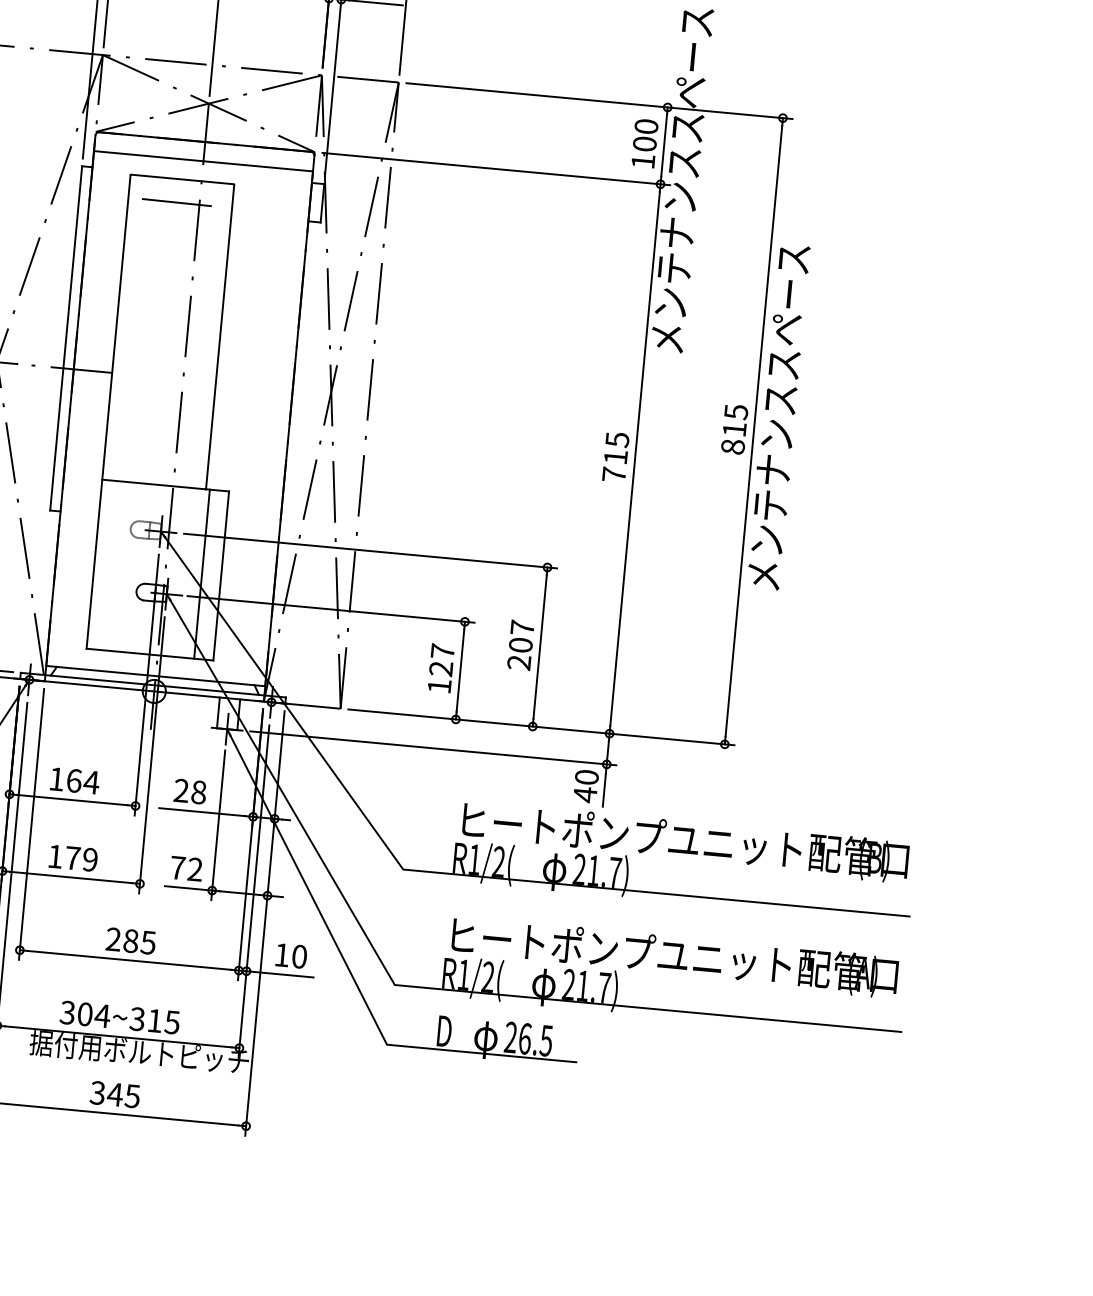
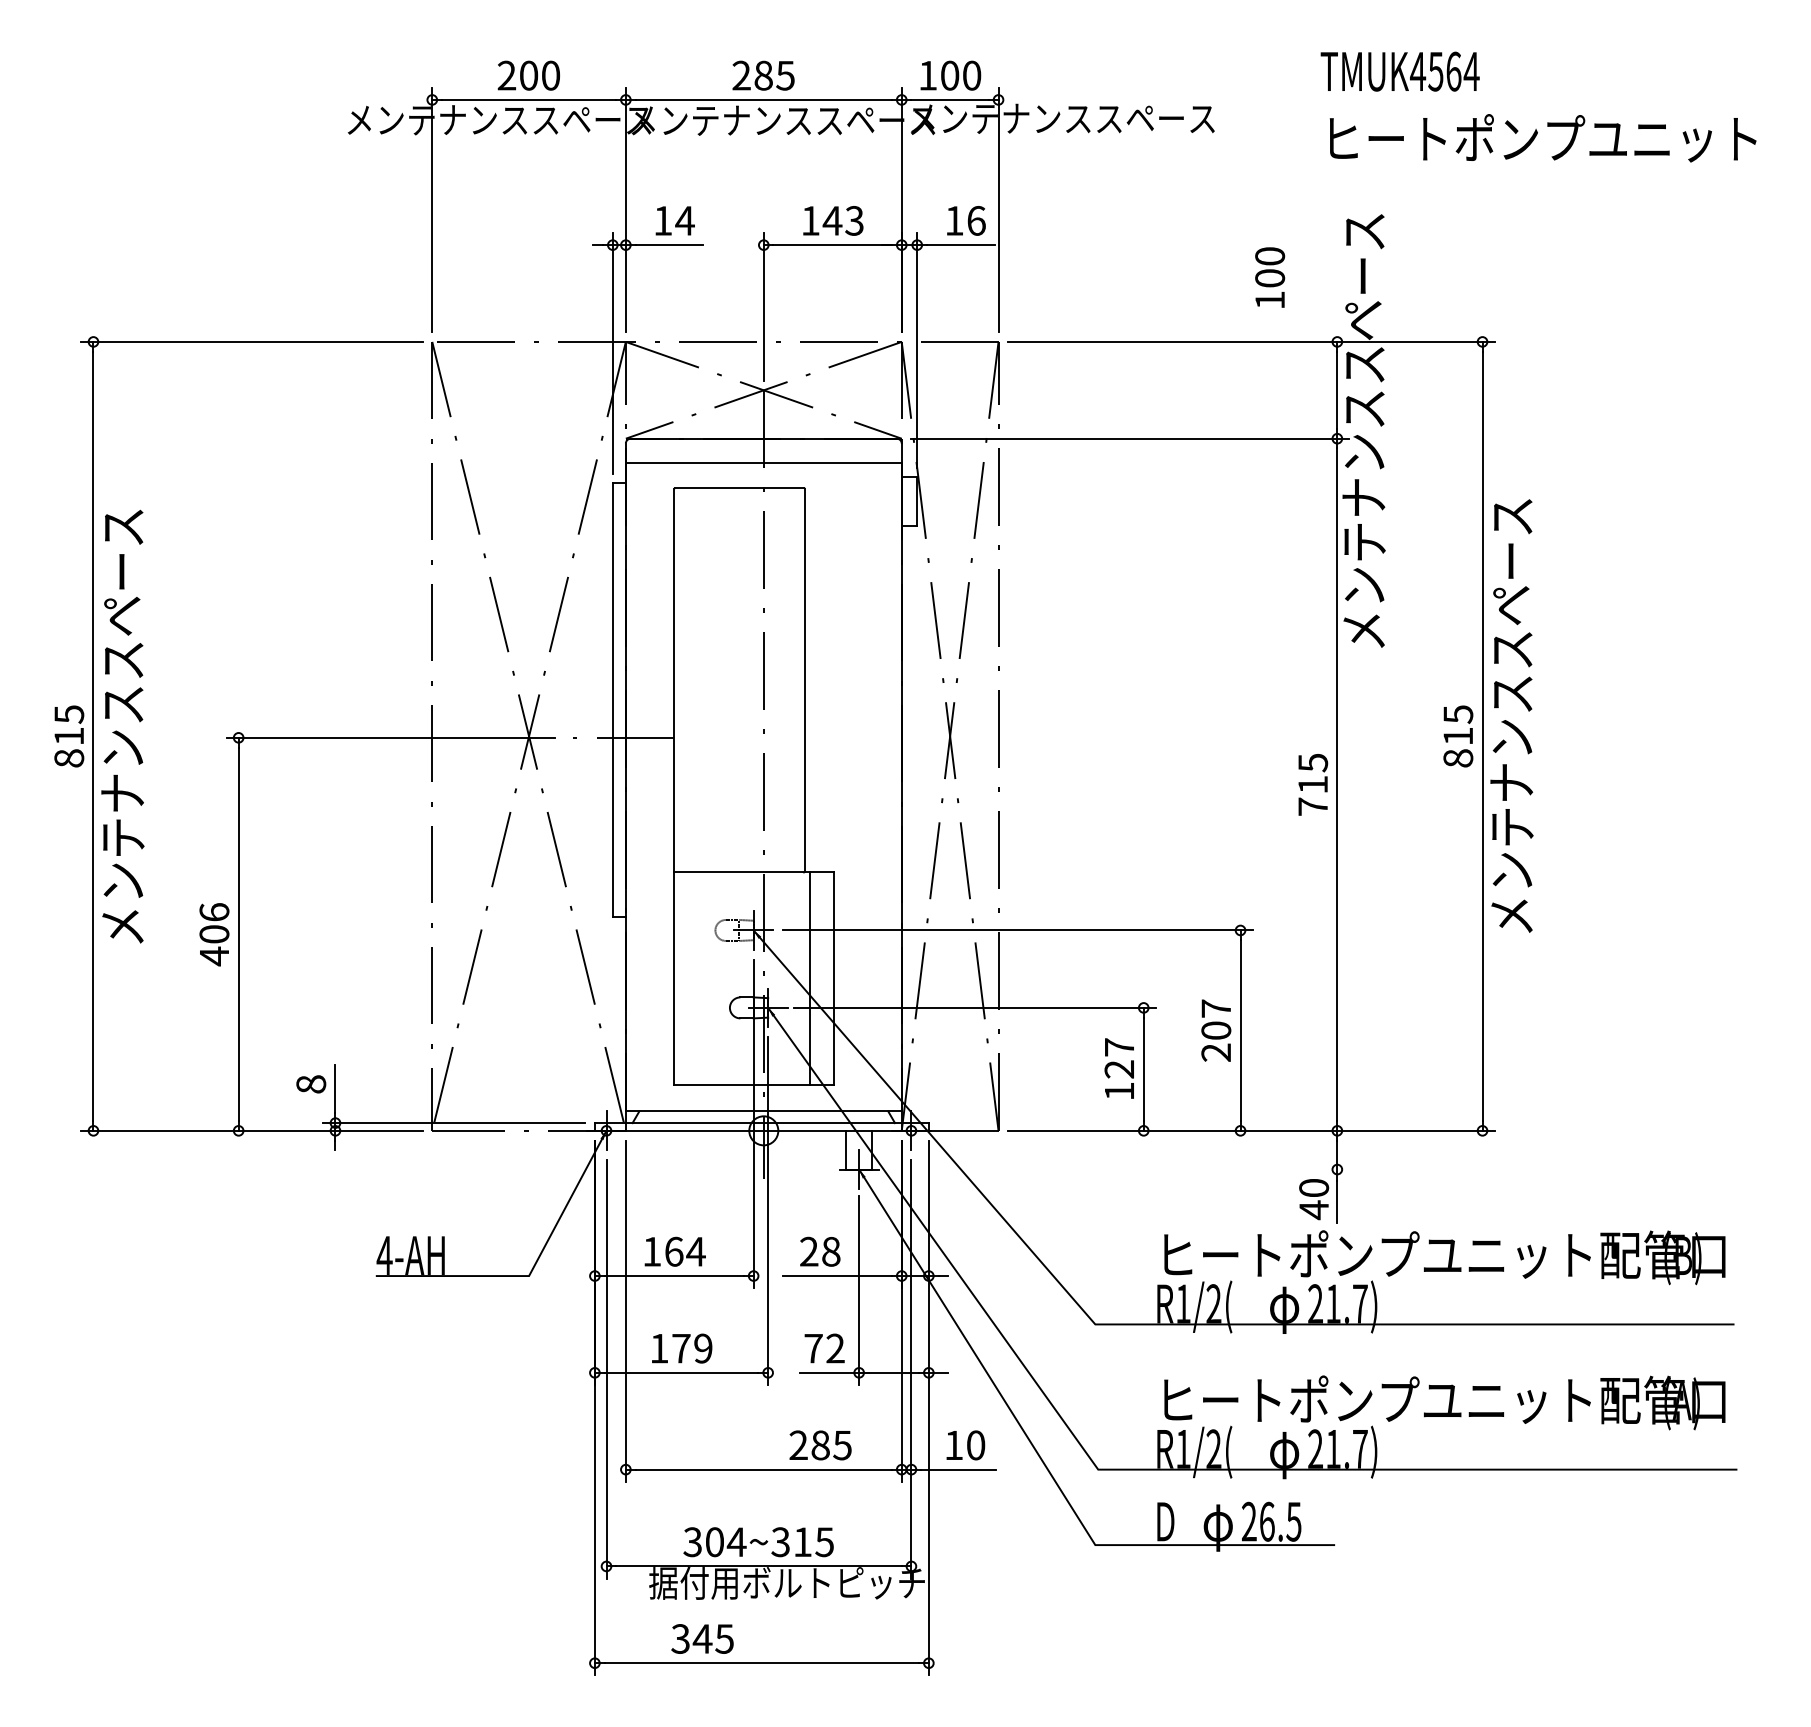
text: (645, 143) -> (1270, 277), moved
line: (177, 202) -> (735, 517), removed
line: (433, 748) -> (1118, 1169), removed
text: (130, 941) -> (820, 1445), moved
text: (115, 1094) -> (702, 1638), moved

